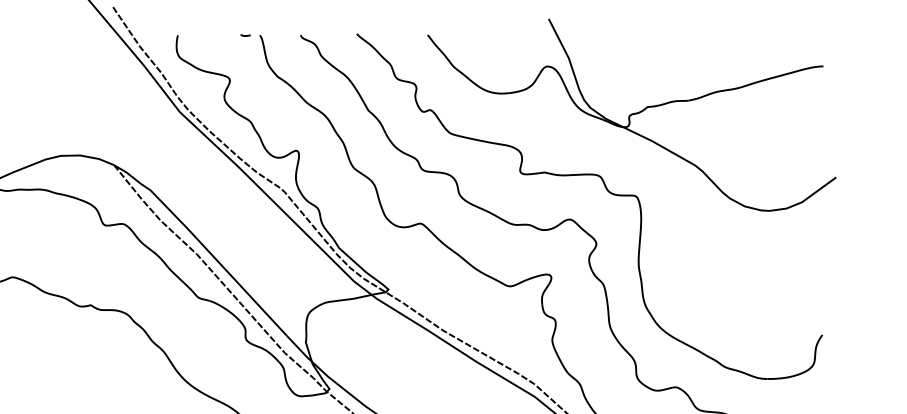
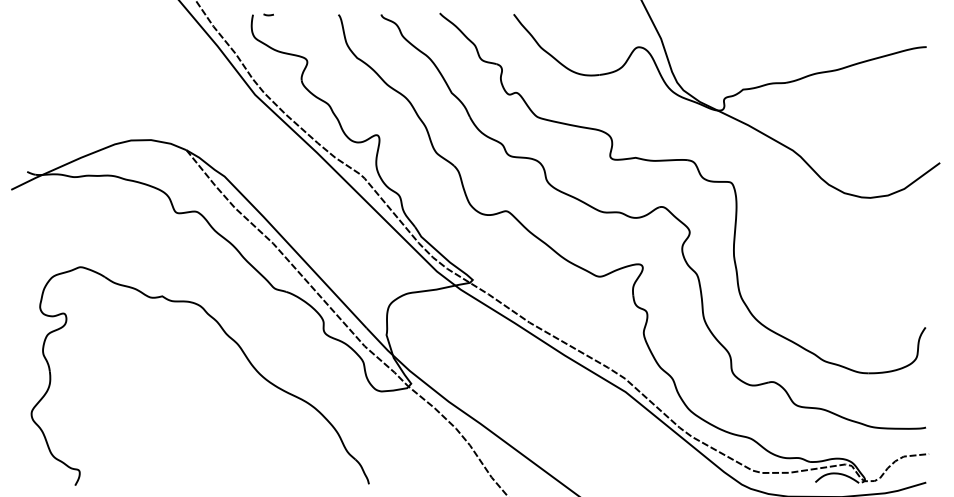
curve: (245, 35) -> (268, 14), moved

